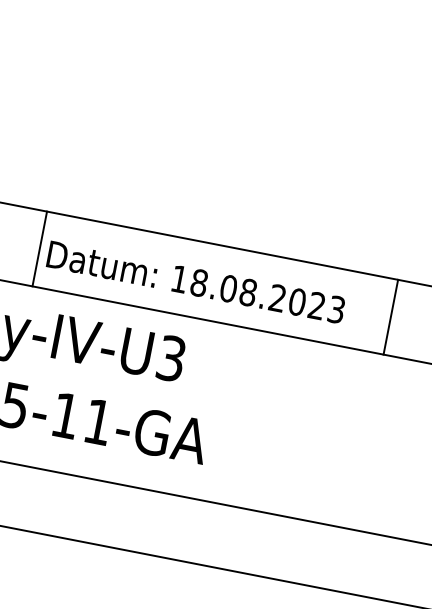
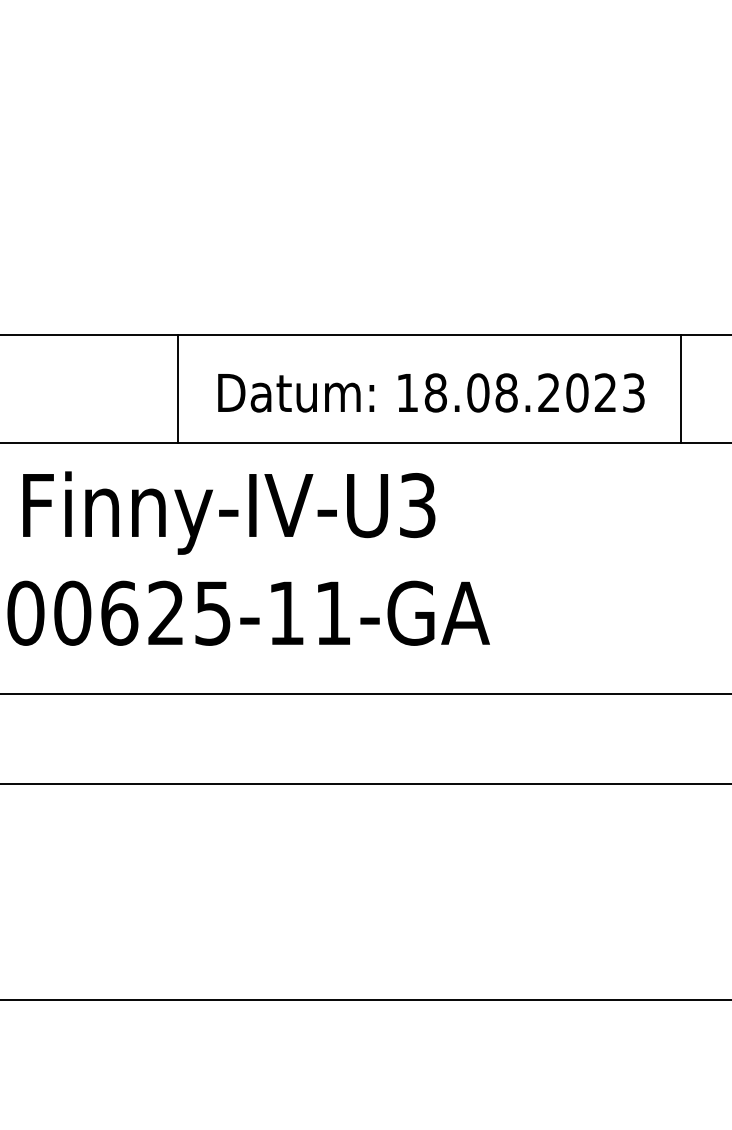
line: (40, 248) -> (178, 388), moved
line: (391, 317) -> (681, 388), moved

